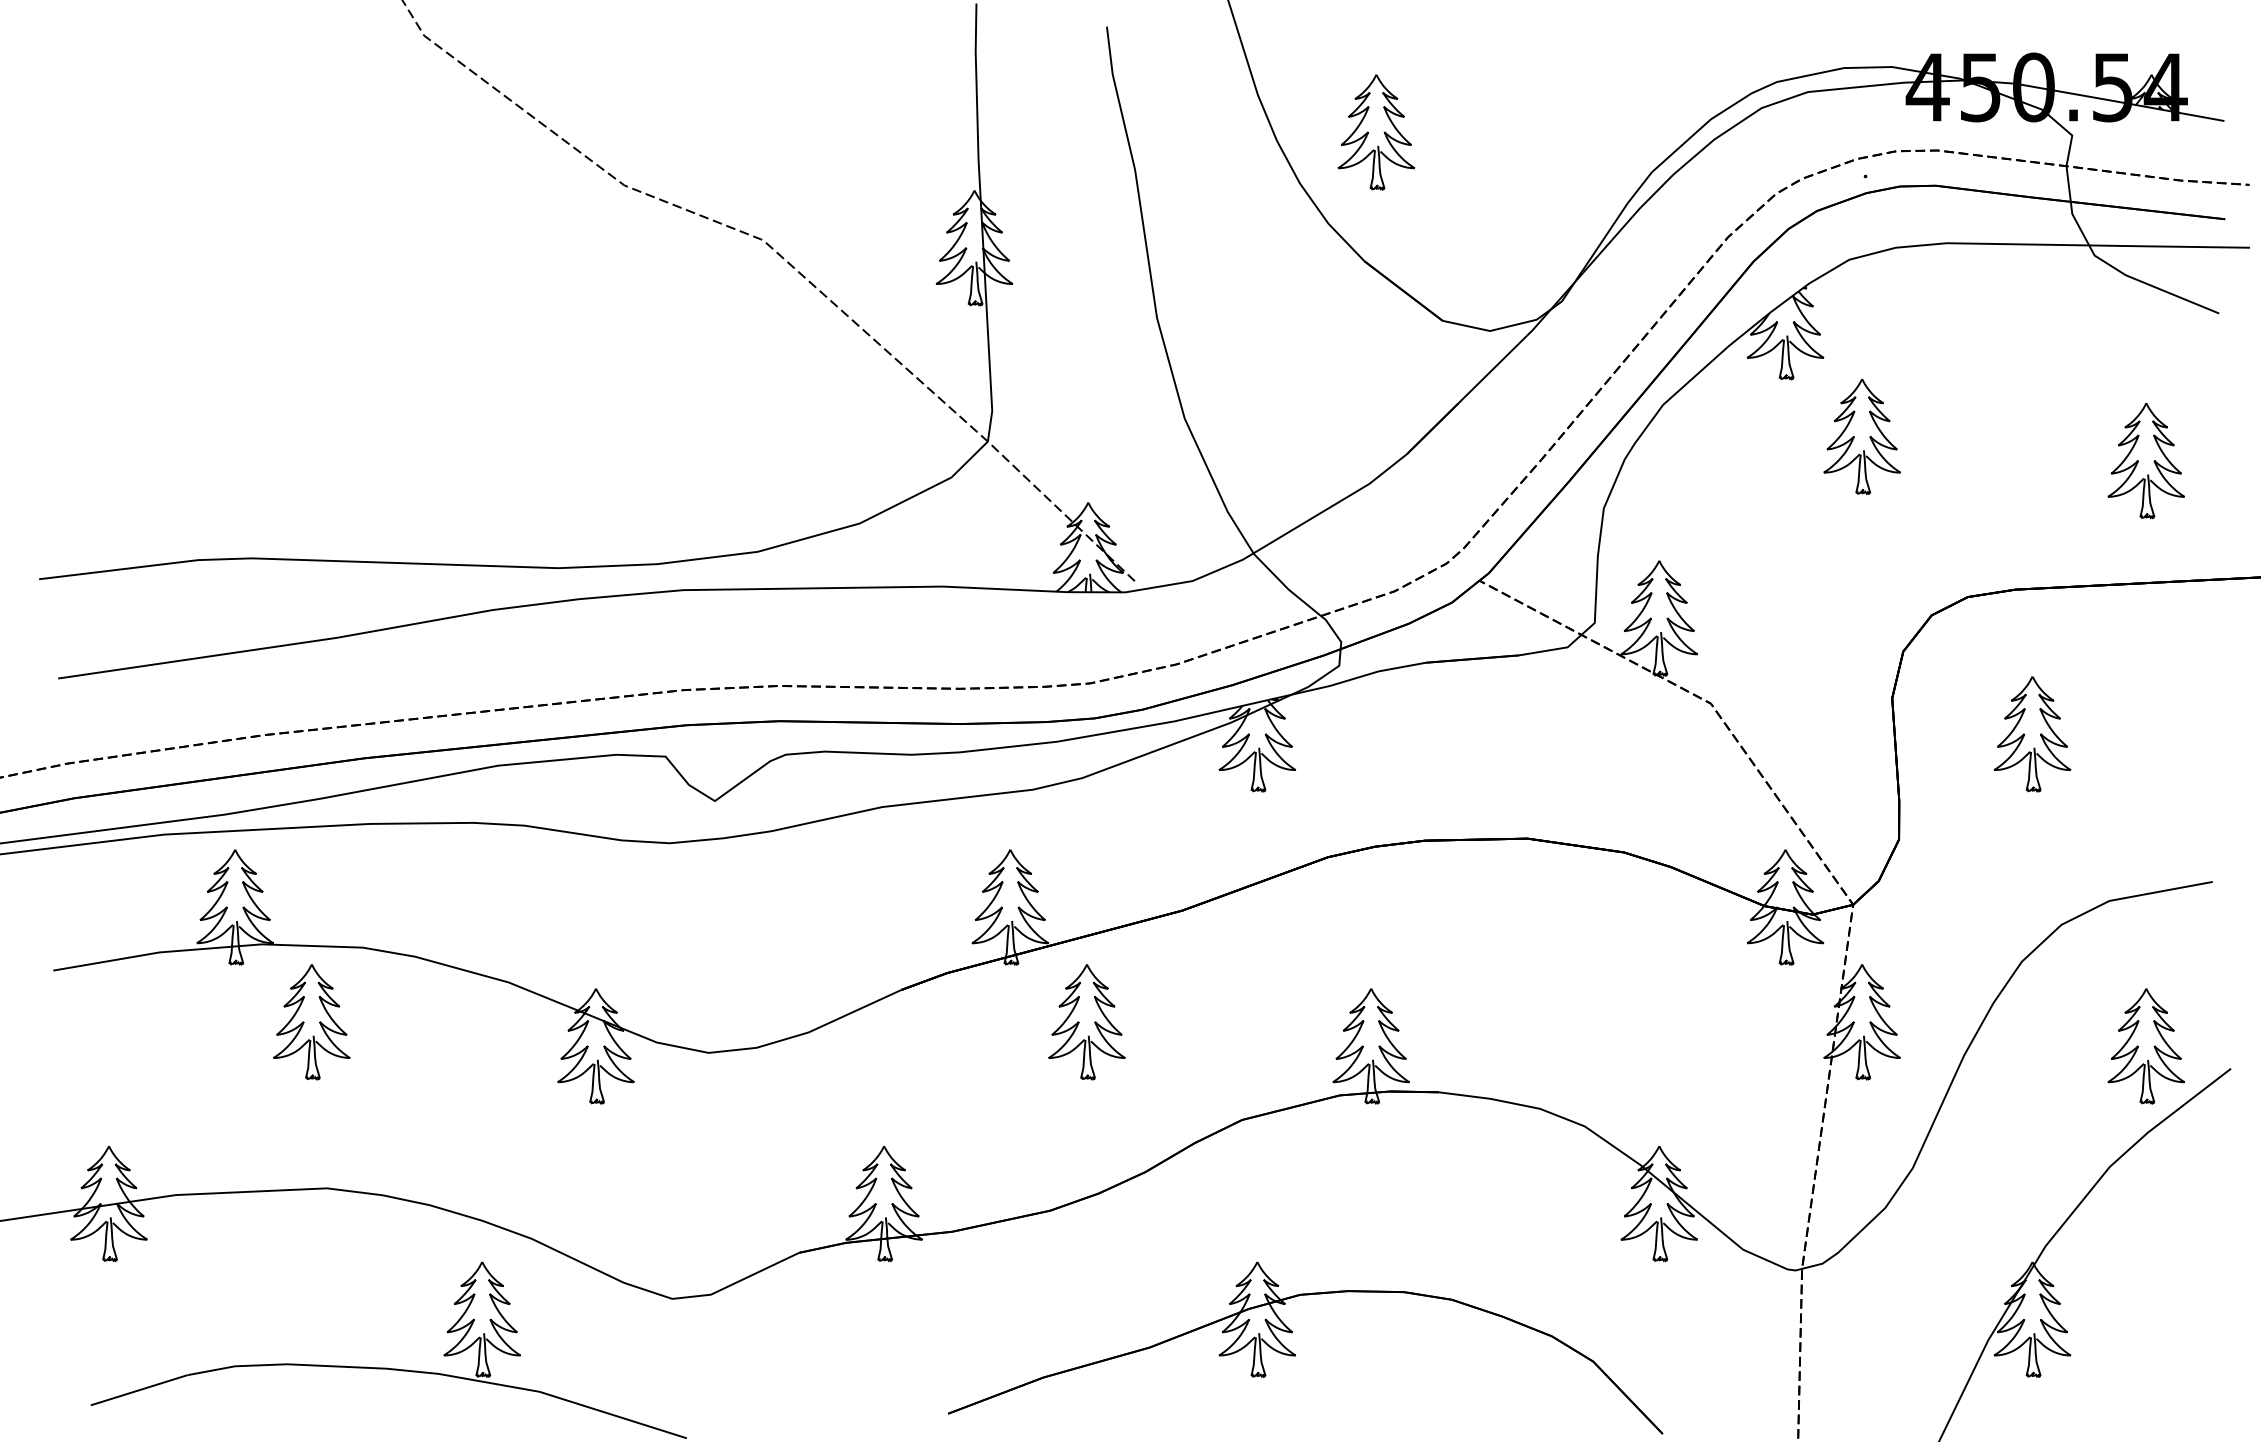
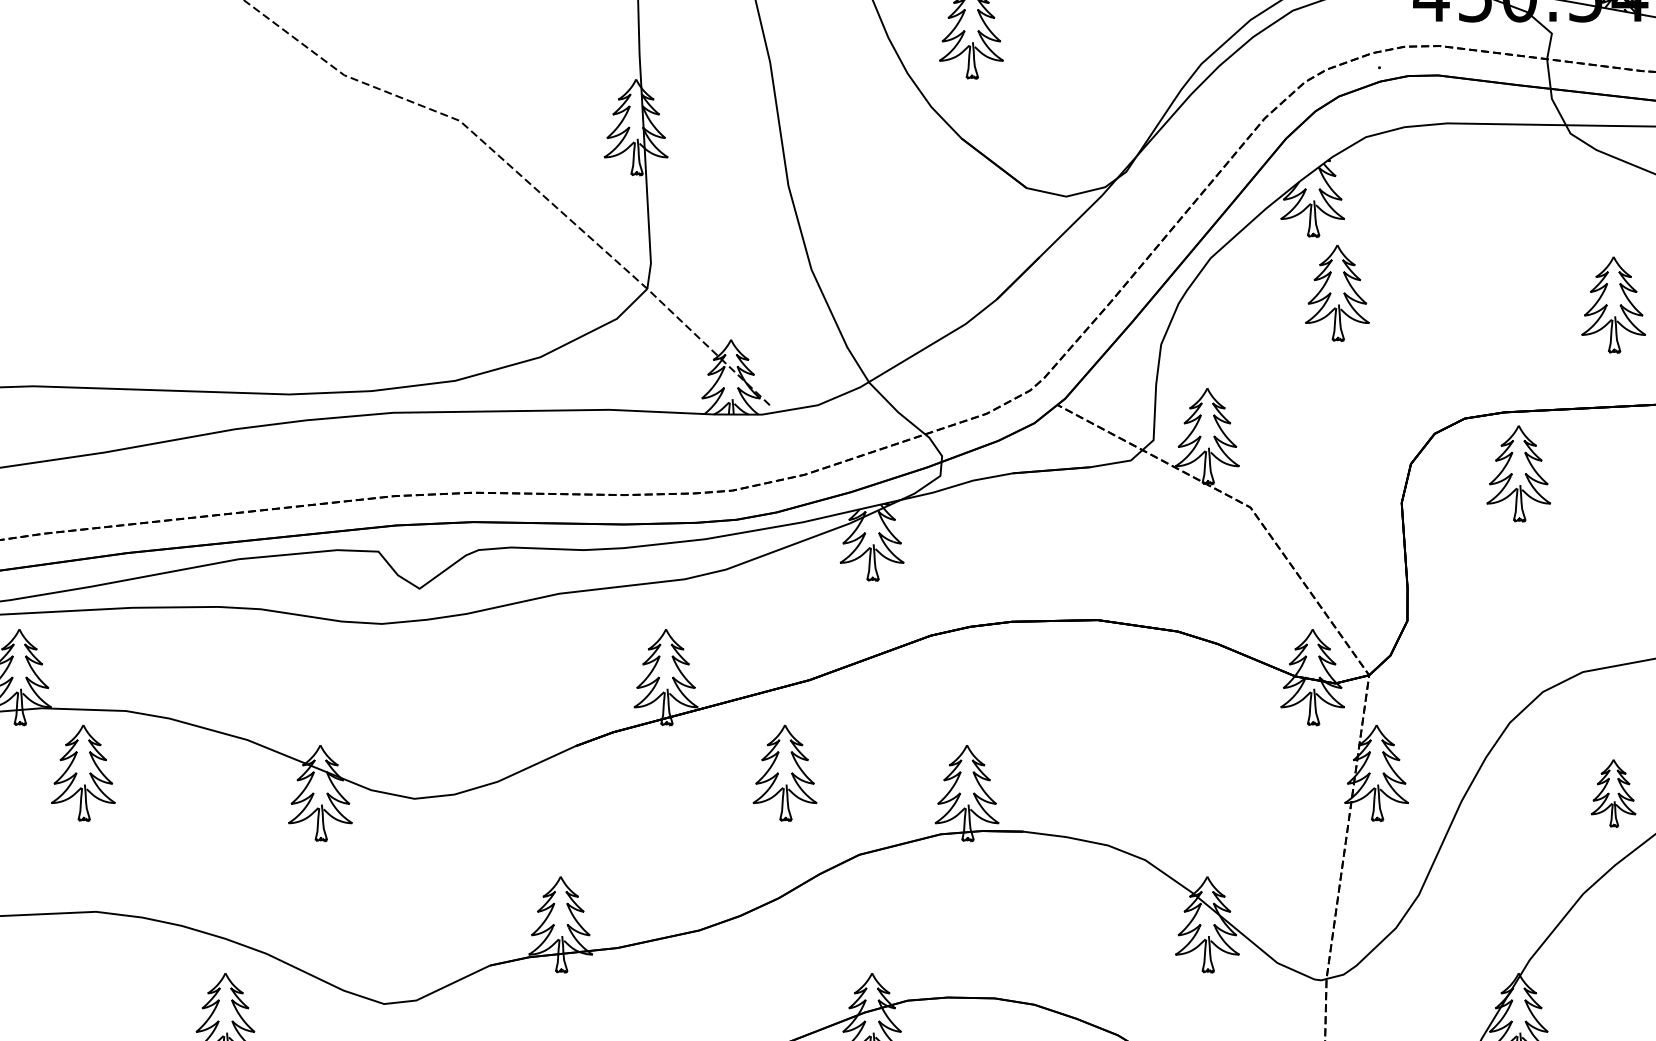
part: (1861, 437) -> (1336, 293), moved
part: (2032, 734) -> (1518, 473), moved
part: (1086, 1022) -> (784, 773), moved
part: (2145, 1046) -> (1613, 793), size x0.7

